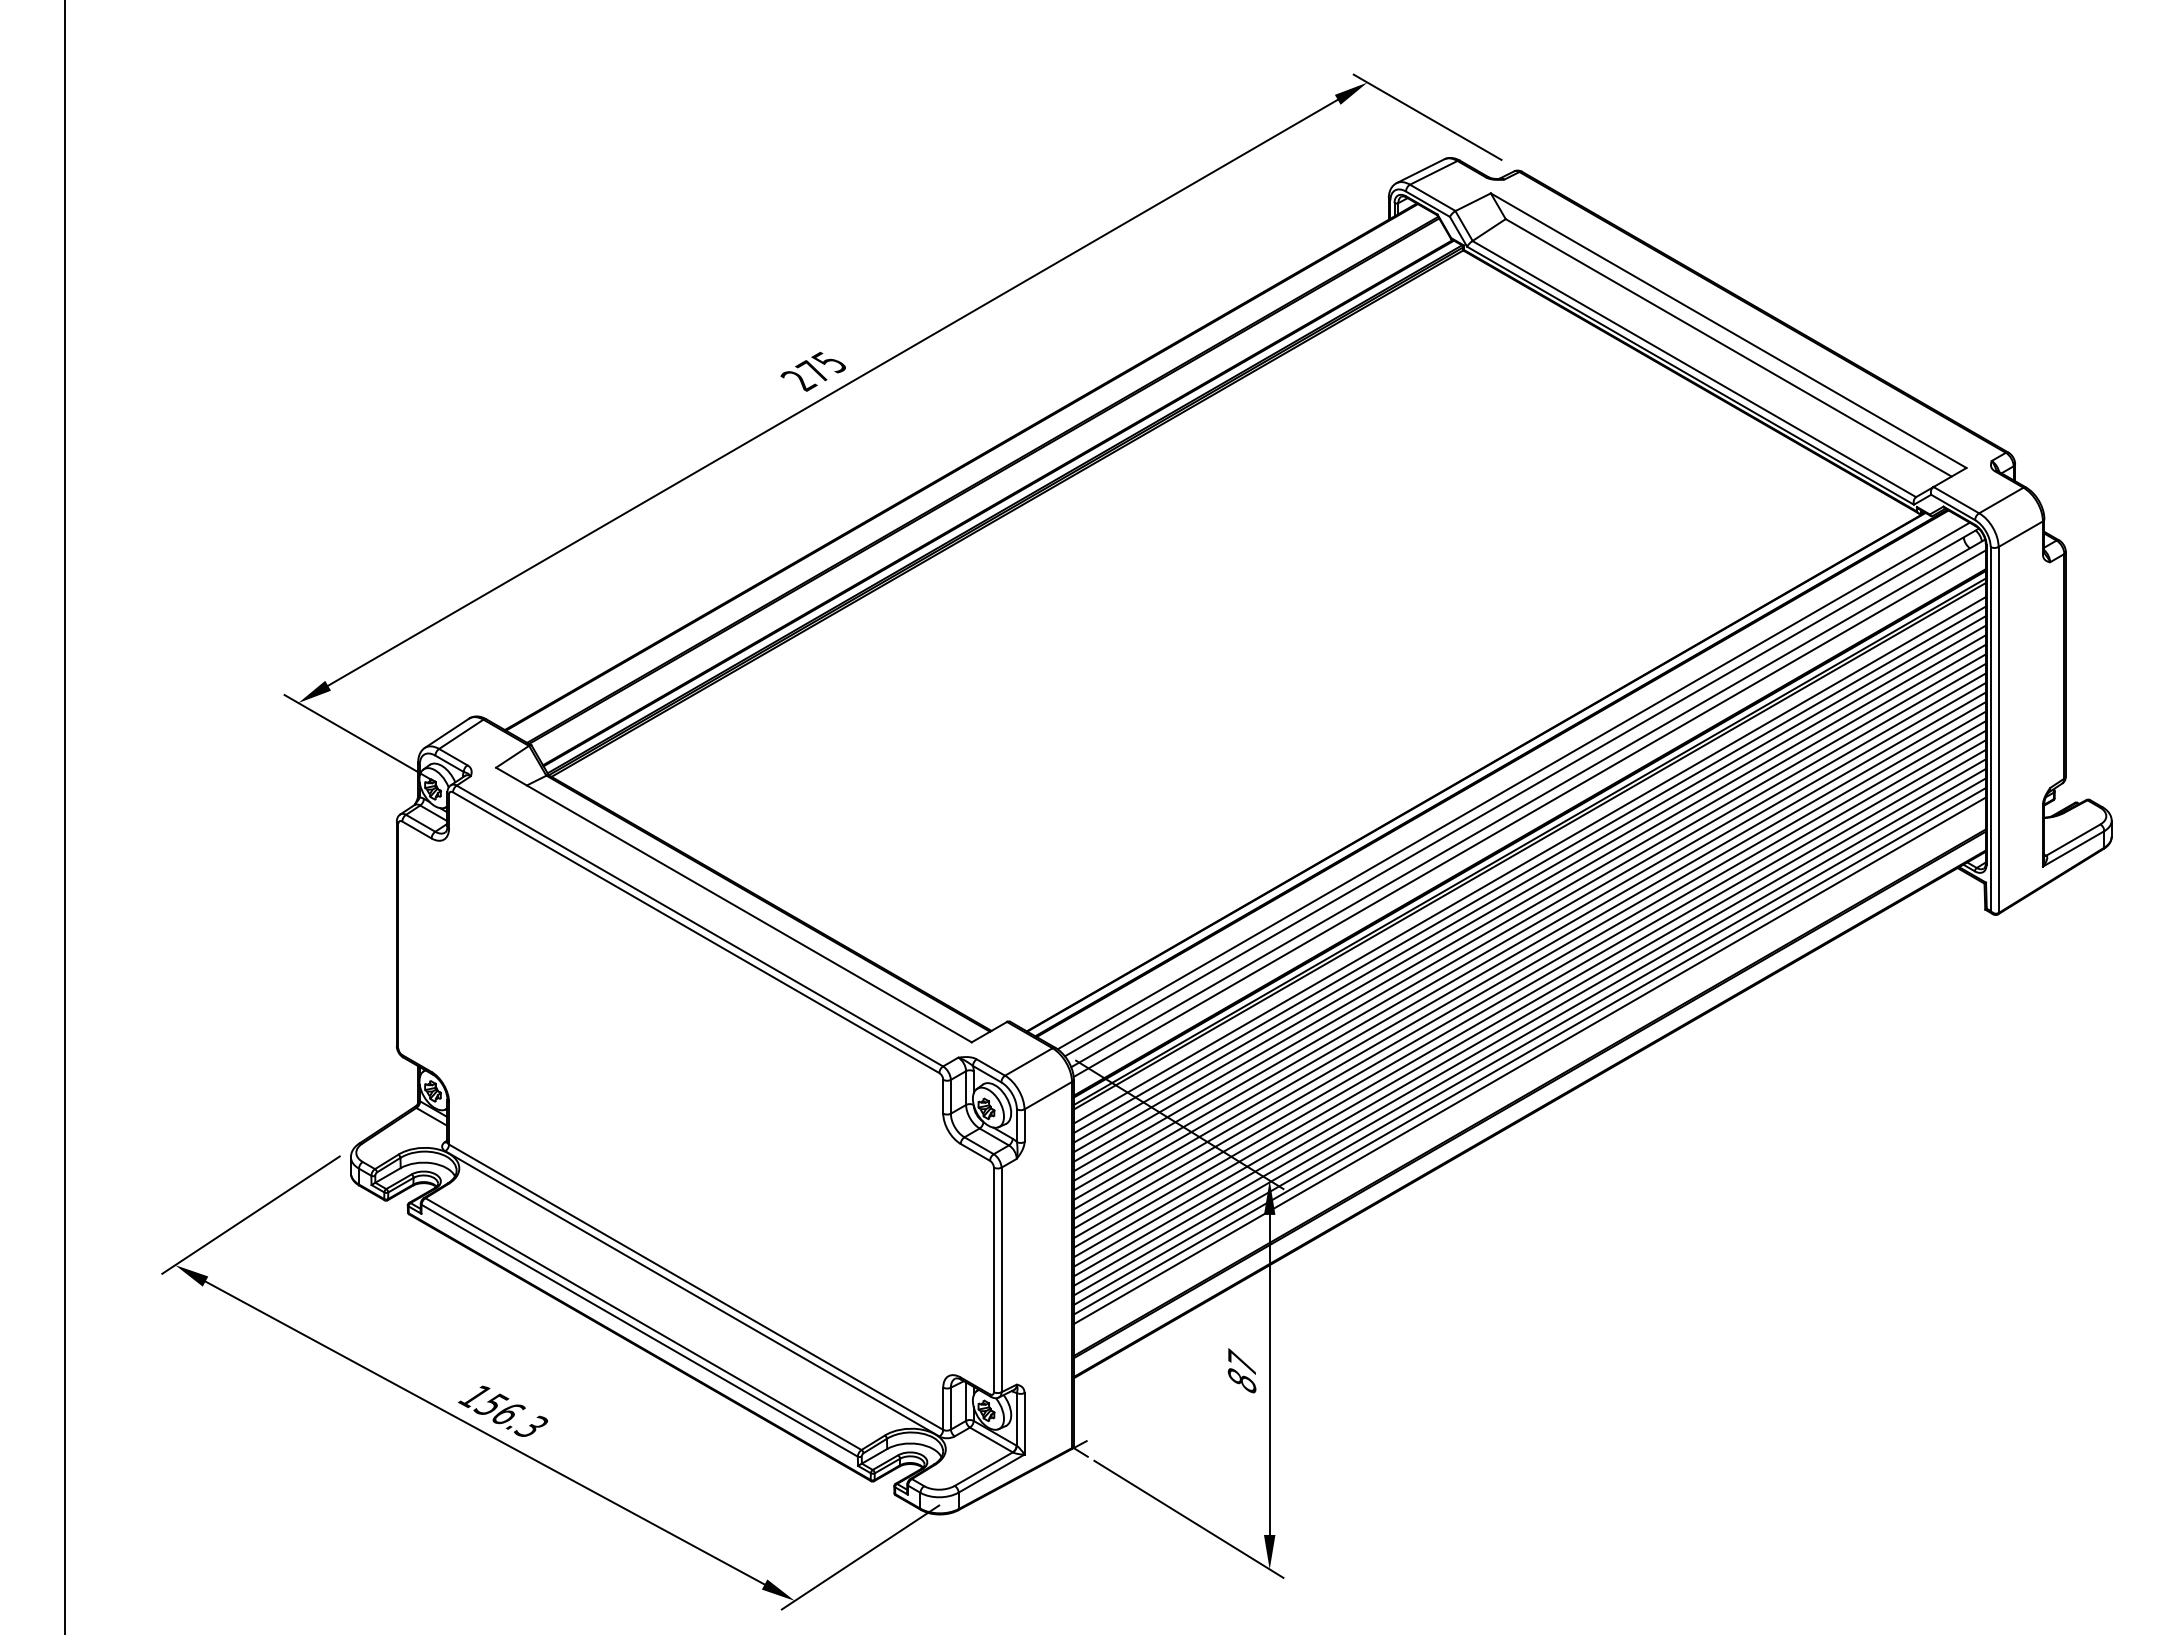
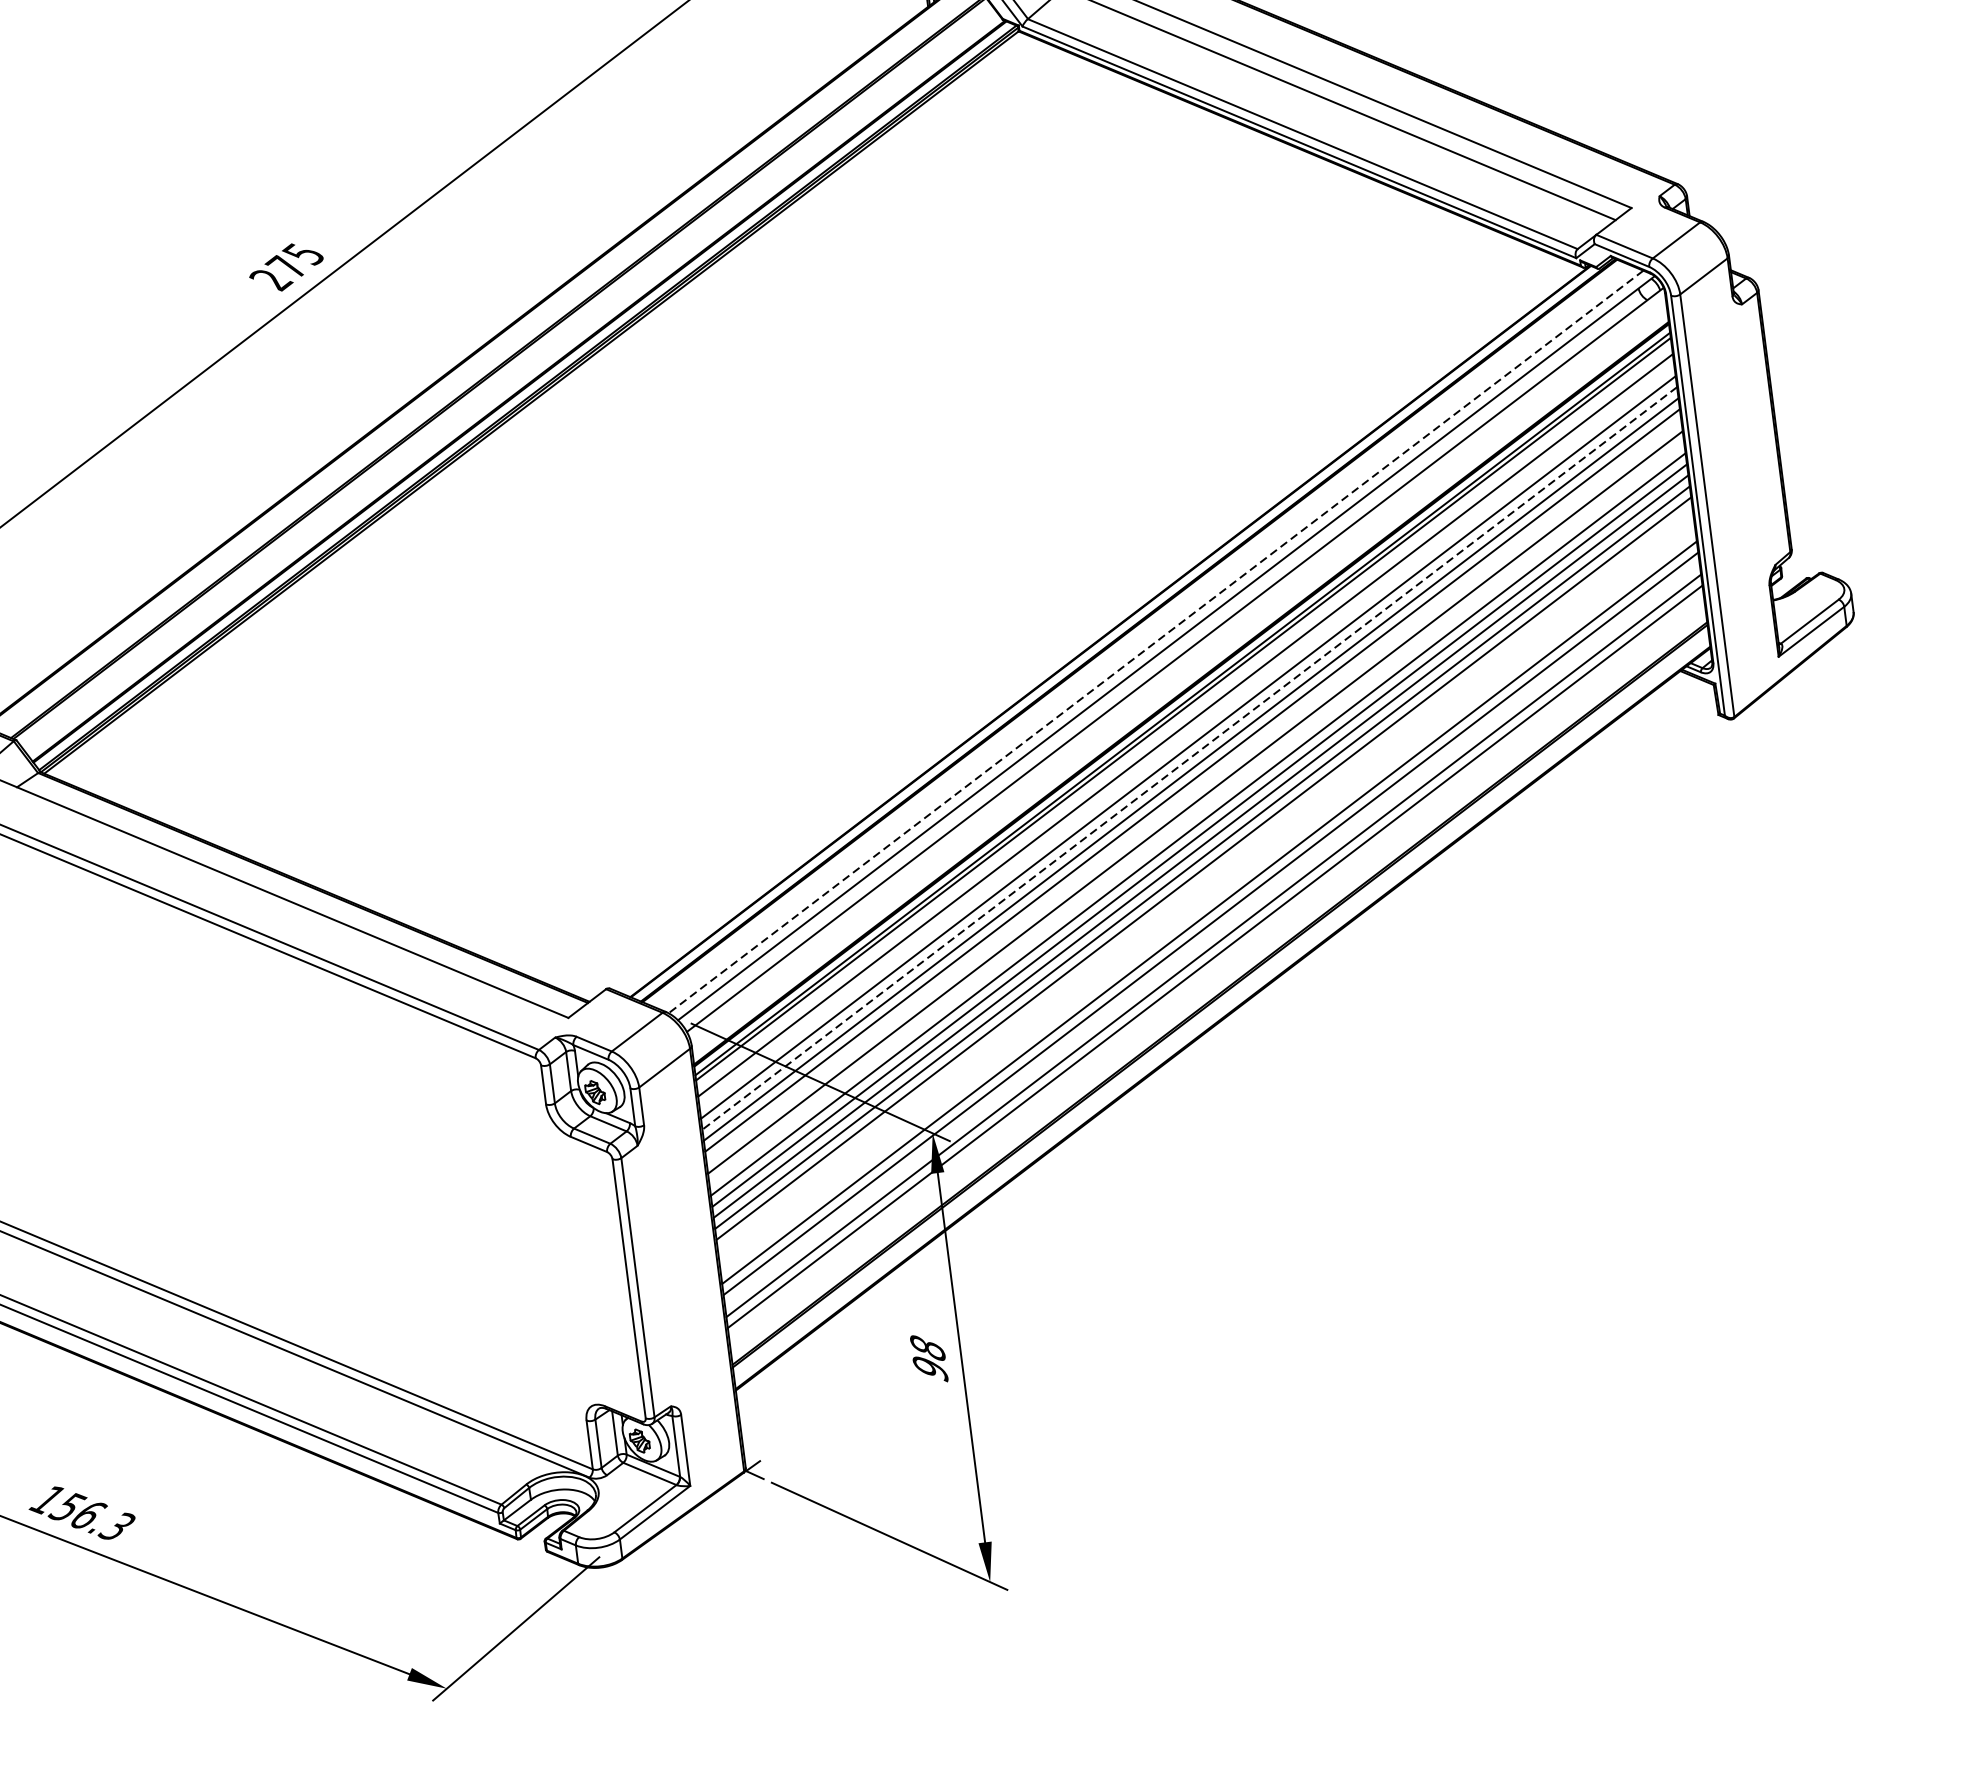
line: (1513, 786) -> (1155, 642), solid -> dashed
line: (1529, 813) -> (1178, 671), removed
line: (1529, 869) -> (1186, 736), removed
line: (1529, 888) -> (1189, 757), solid -> dashed
line: (1529, 917) -> (1193, 791), removed
line: (1529, 936) -> (1196, 813), removed
line: (1529, 993) -> (1204, 879), removed
line: (1529, 1003) -> (1206, 890), removed
line: (1529, 1012) -> (1207, 901), removed
line: (1529, 1041) -> (1211, 934), removed
text: (1241, 1371) -> (928, 1357), 87 -> 98

